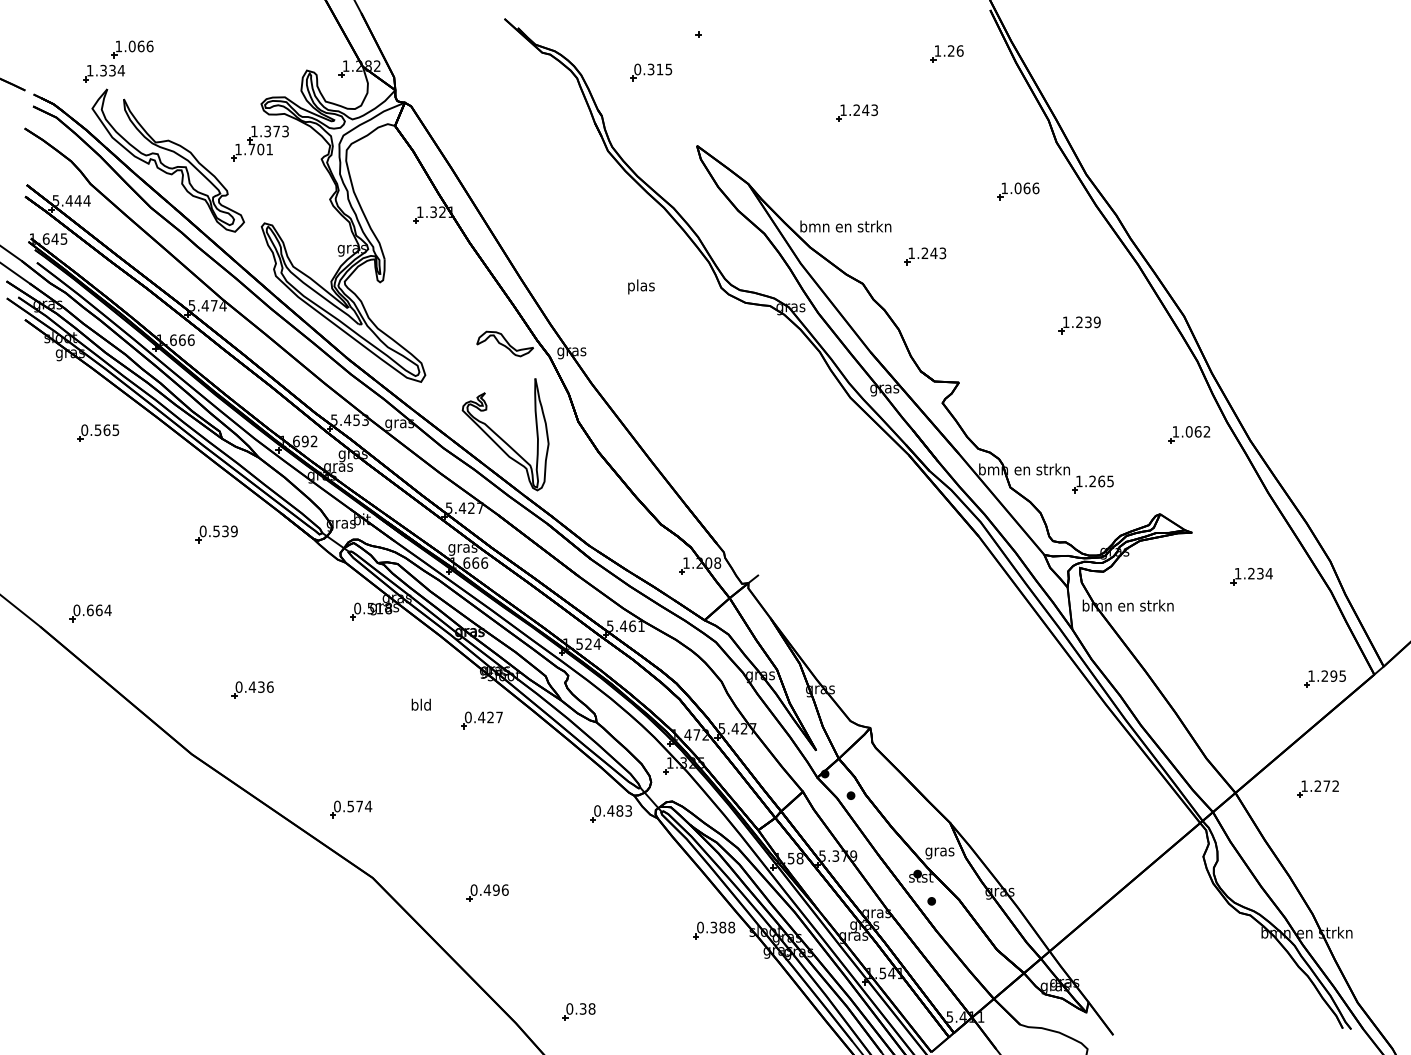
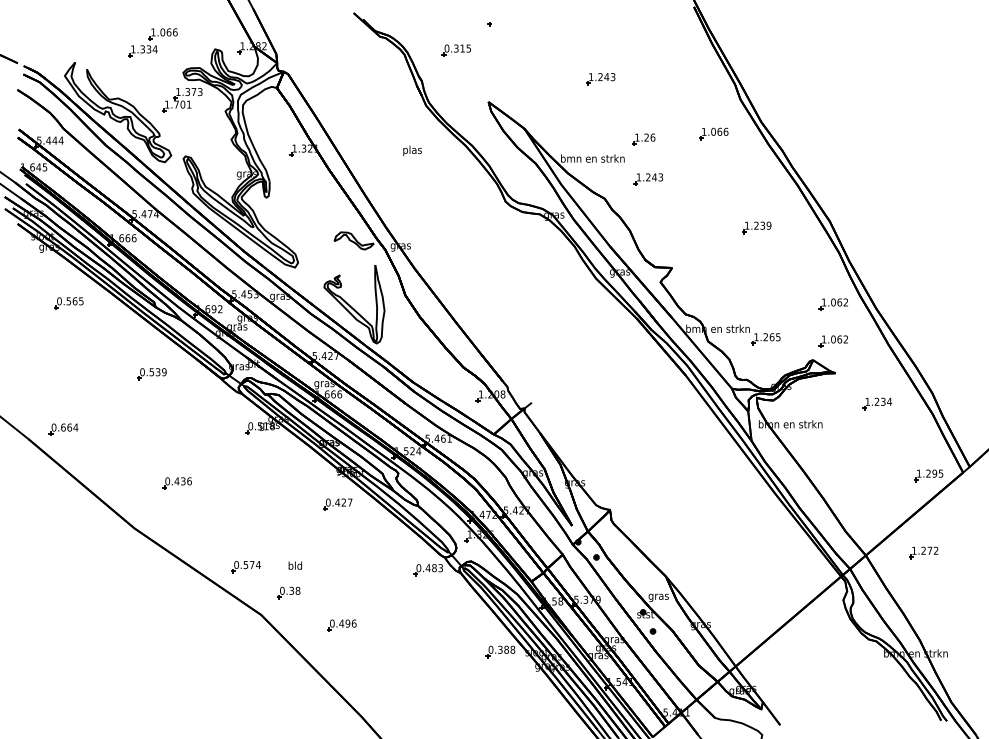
part: (946, 53) -> (643, 139), moved
part: (117, 60) -> (152, 42), moved
text: (641, 286) -> (412, 150), moved
part: (1187, 487) -> (832, 341), added
text: (420, 704) -> (294, 565), moved
part: (578, 1011) -> (288, 592), moved

